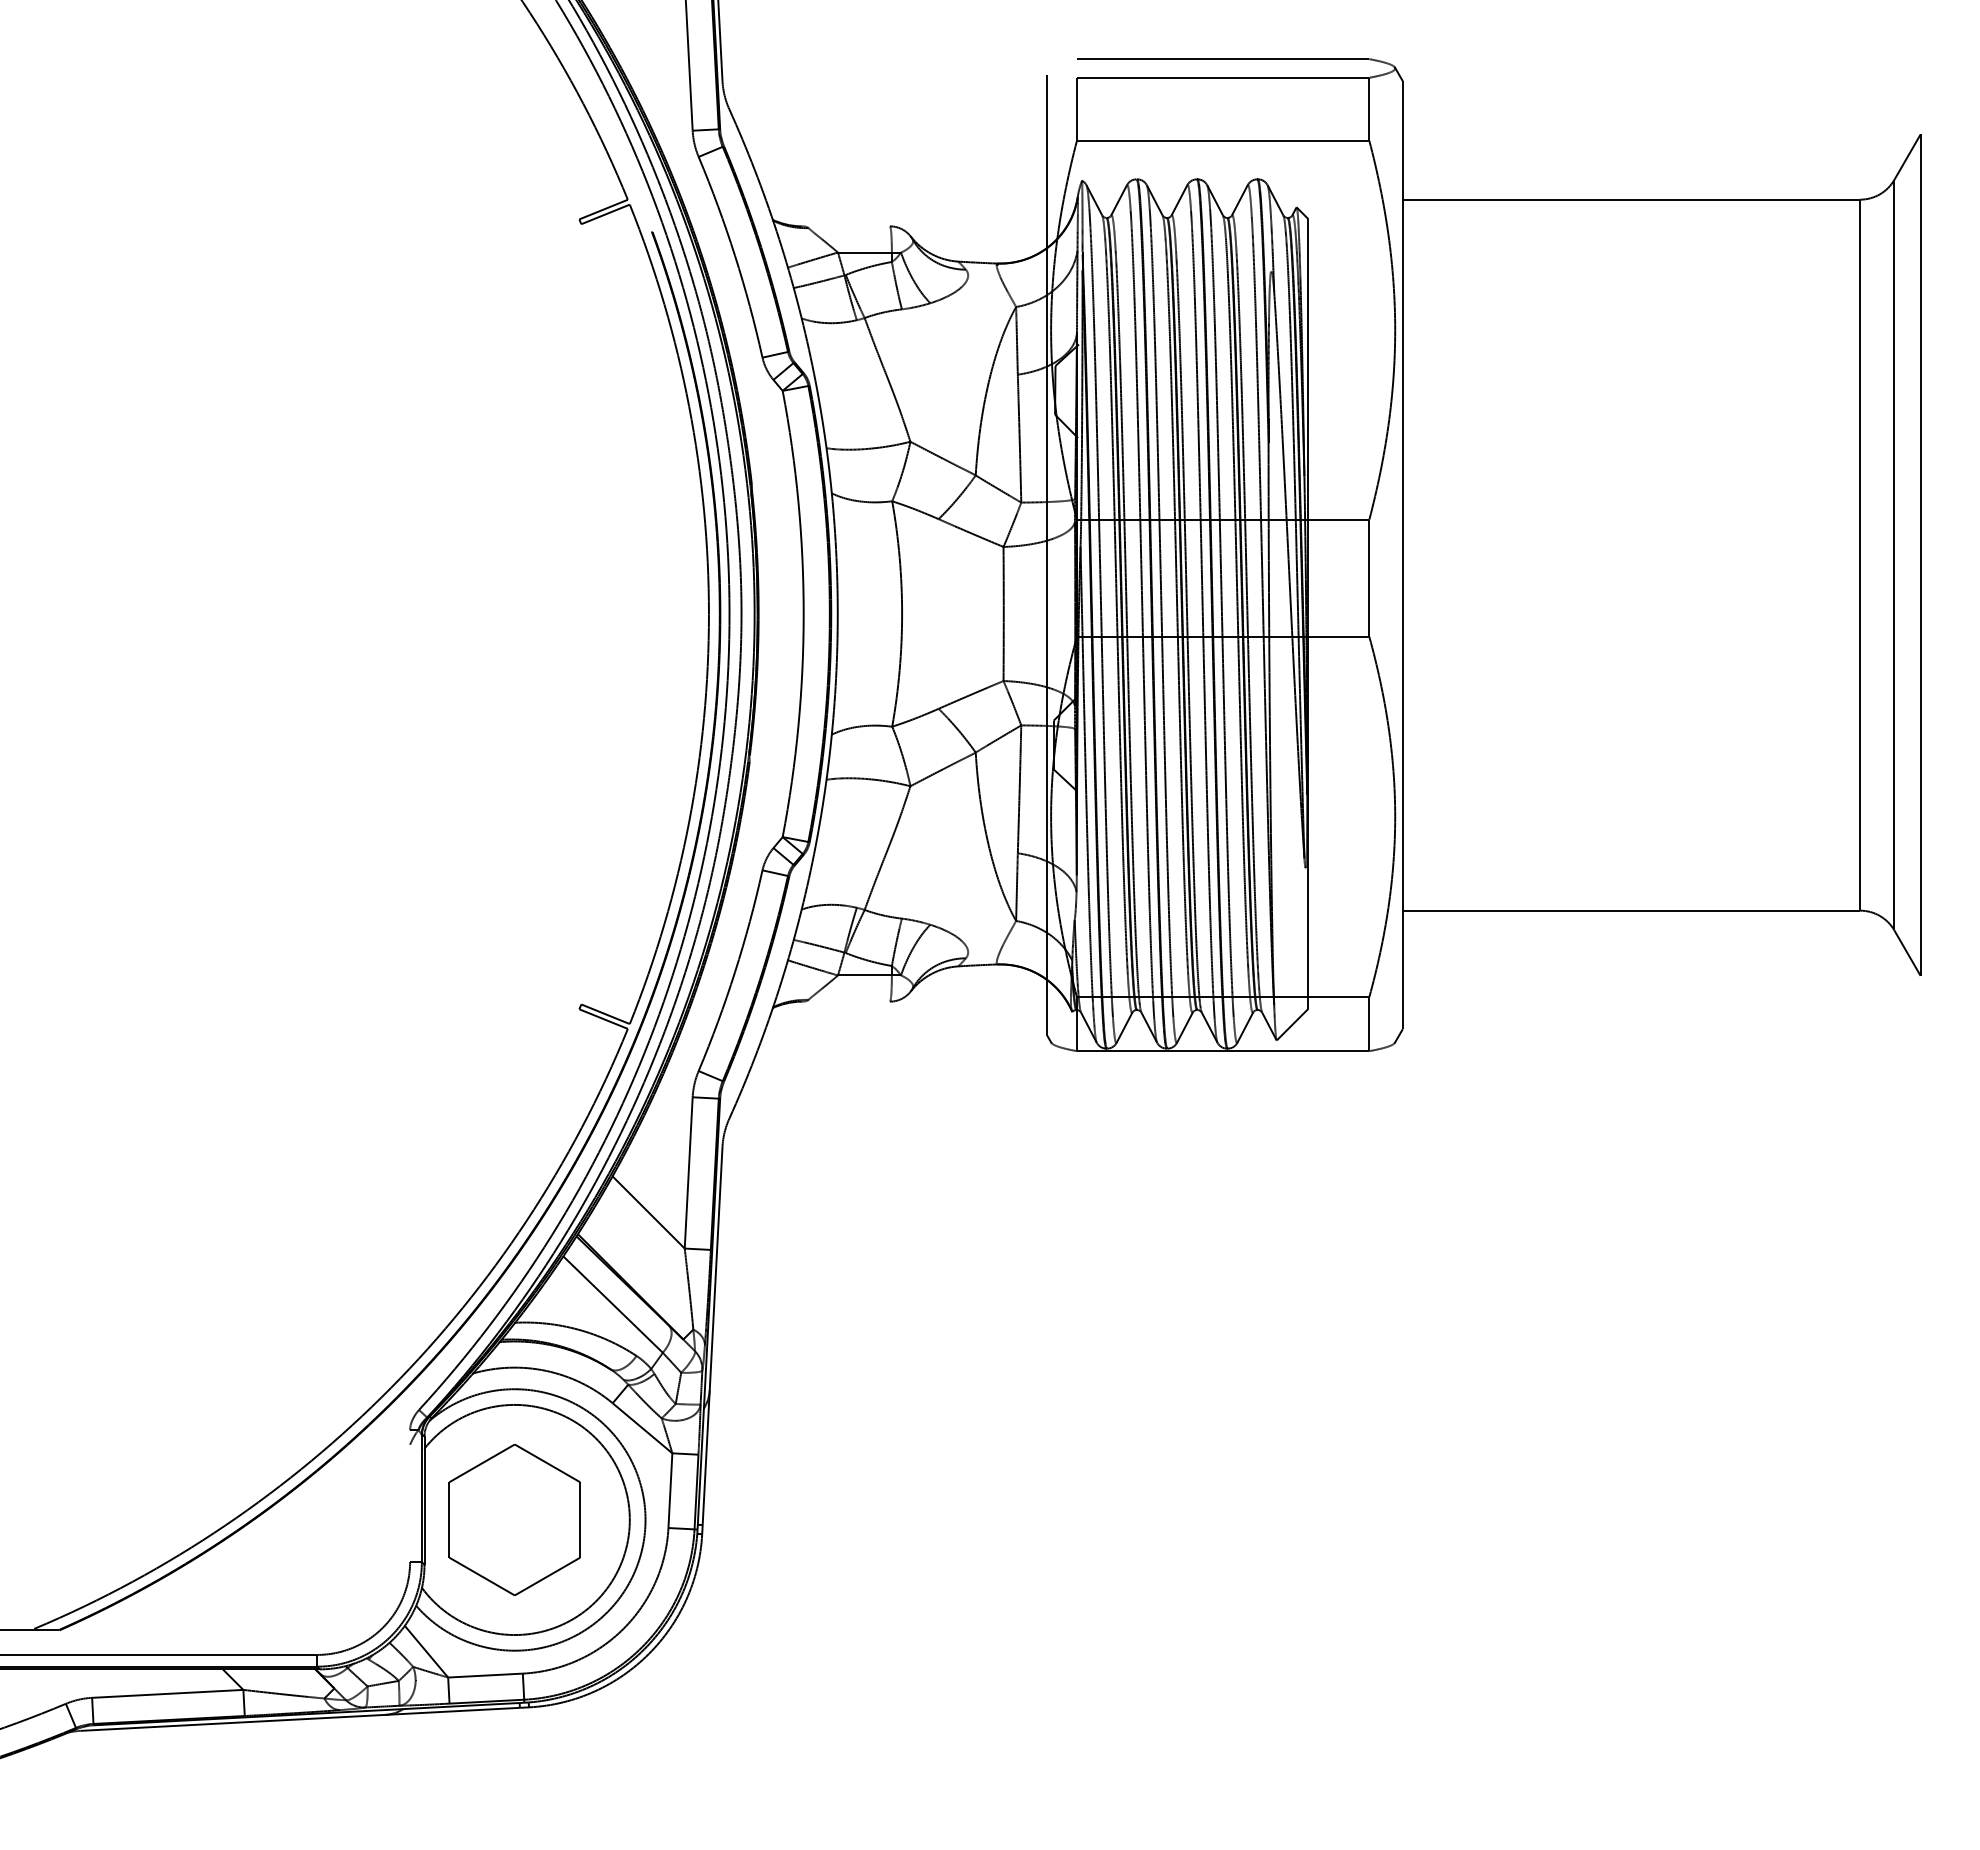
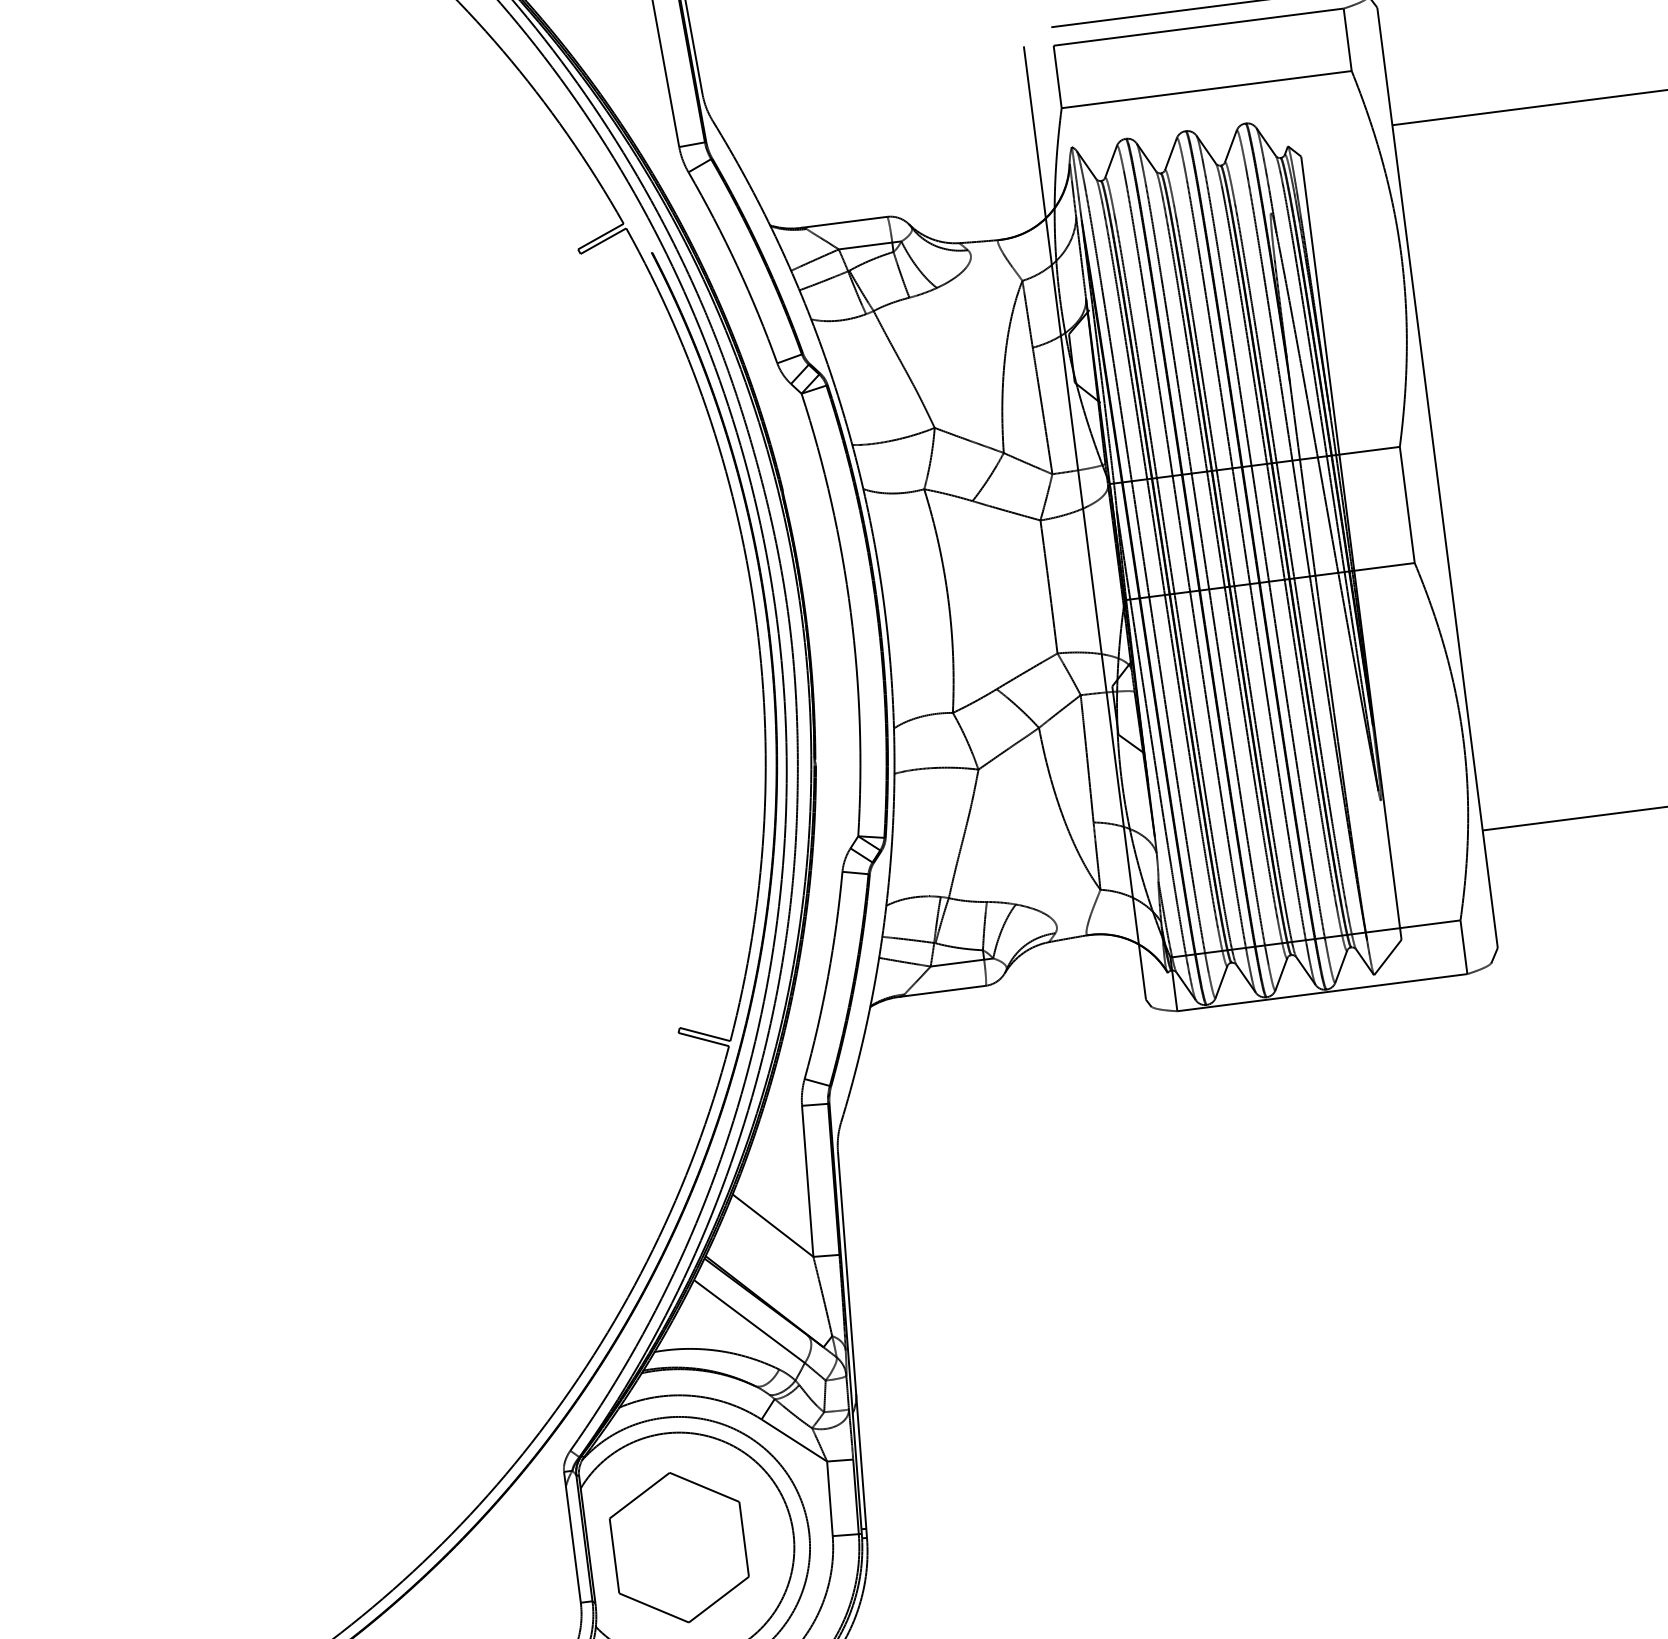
line: (845, 226) -> (842, 222), added
line: (845, 1001) -> (941, 991), added
line: (410, 1496) -> (572, 1537), added

